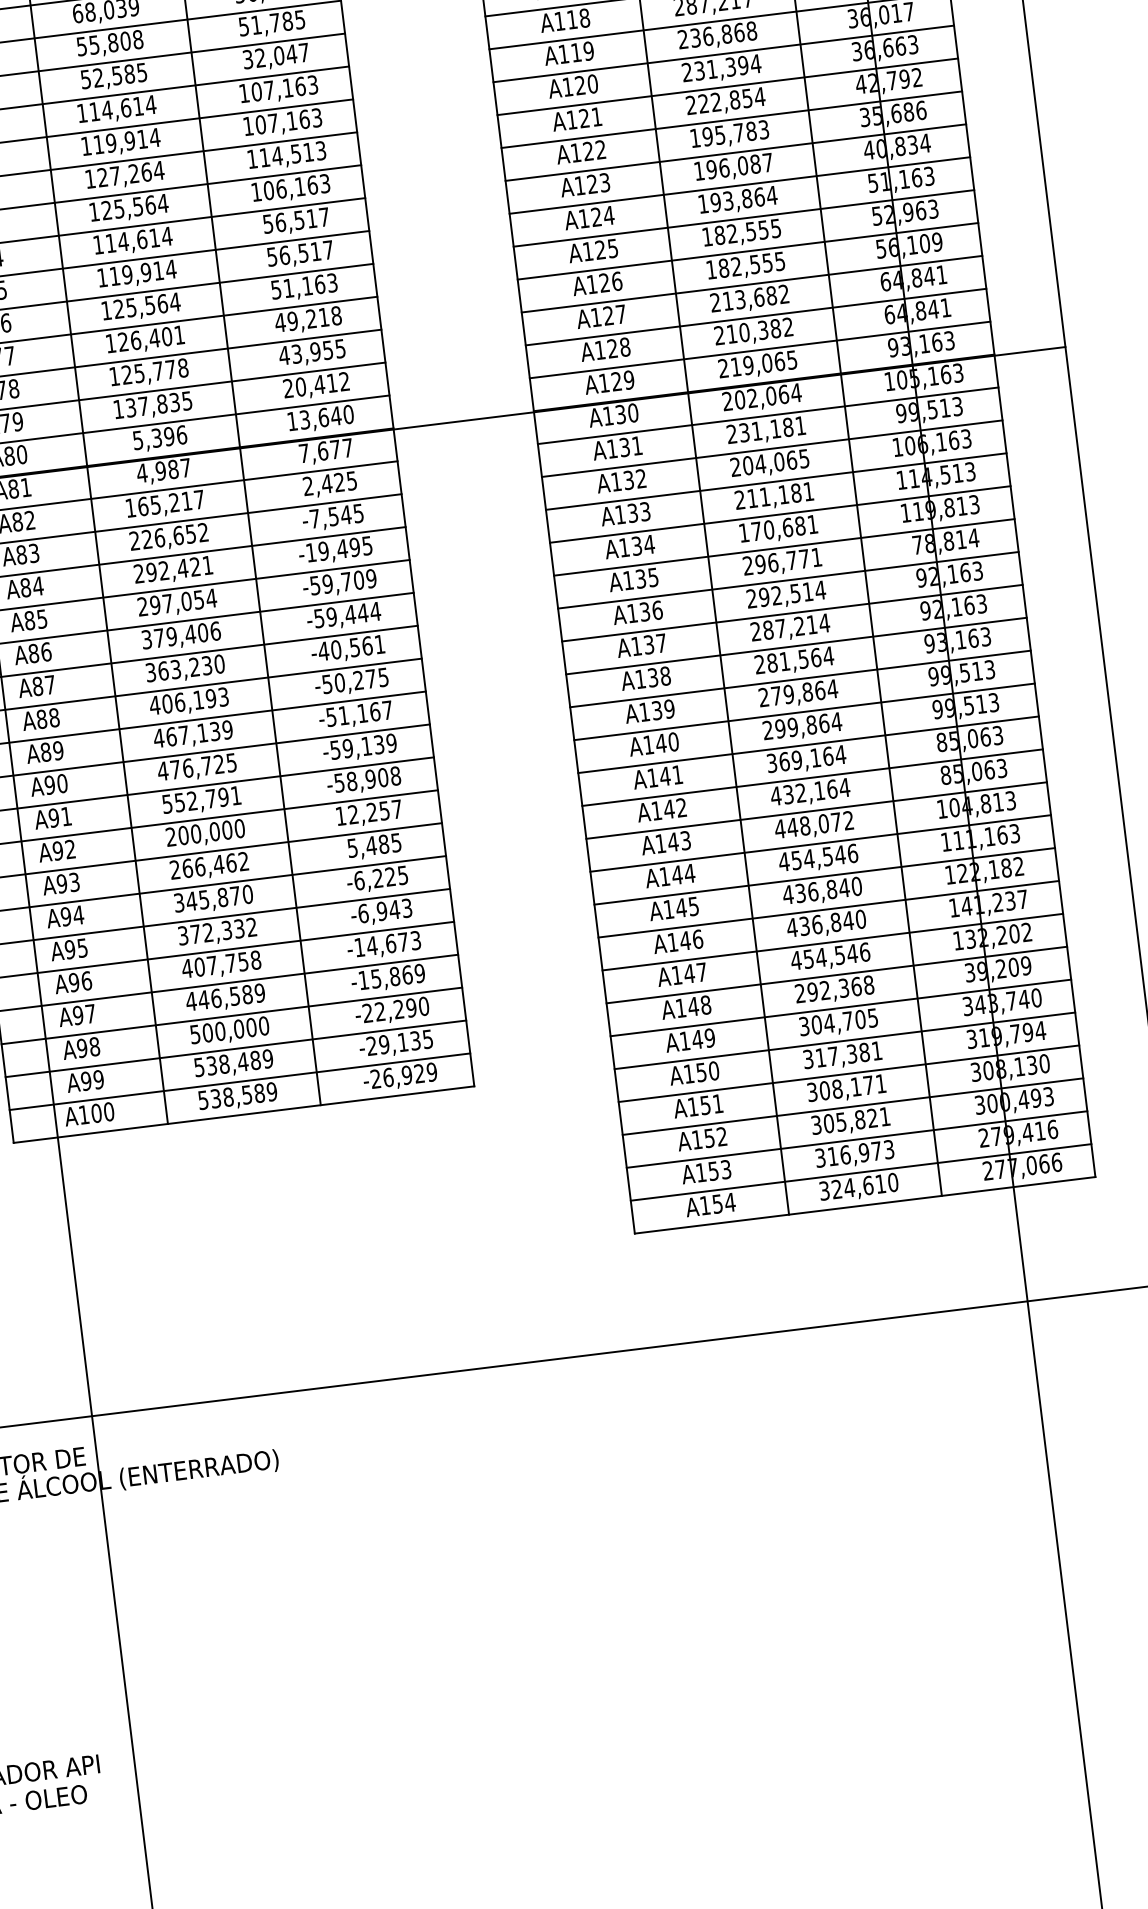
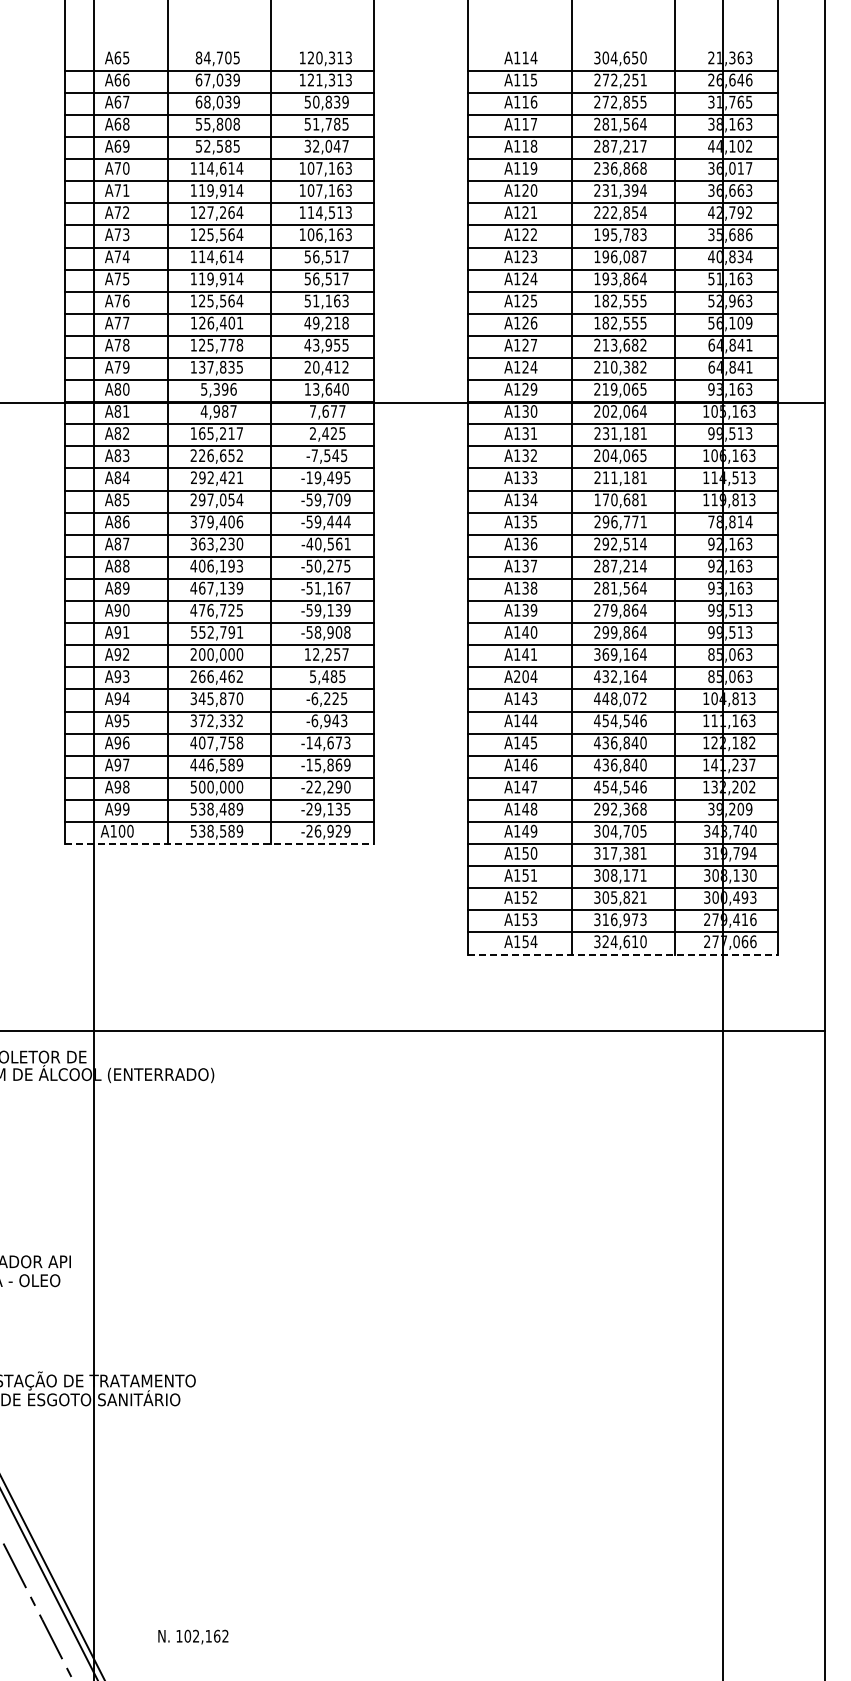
text: (624, 346) -> (533, 366), A128 -> A124
text: (668, 809) -> (525, 676), A142 -> A204
line: (244, 1115) -> (219, 844), solid -> dashed
line: (865, 1205) -> (623, 954), solid -> dashed

